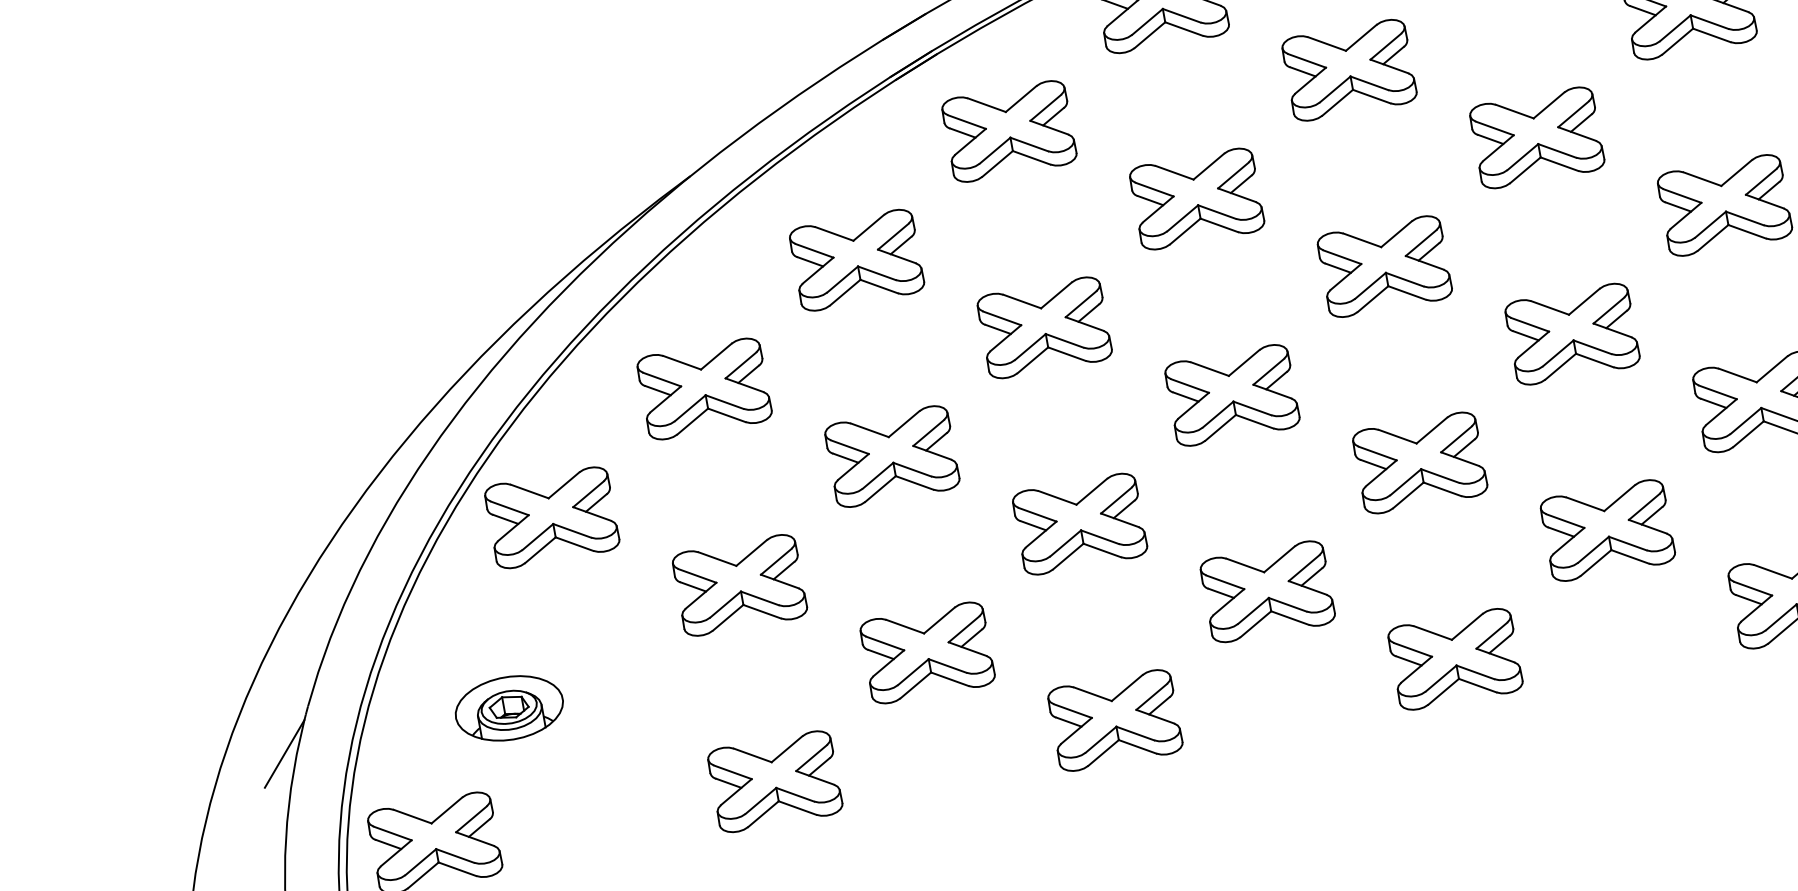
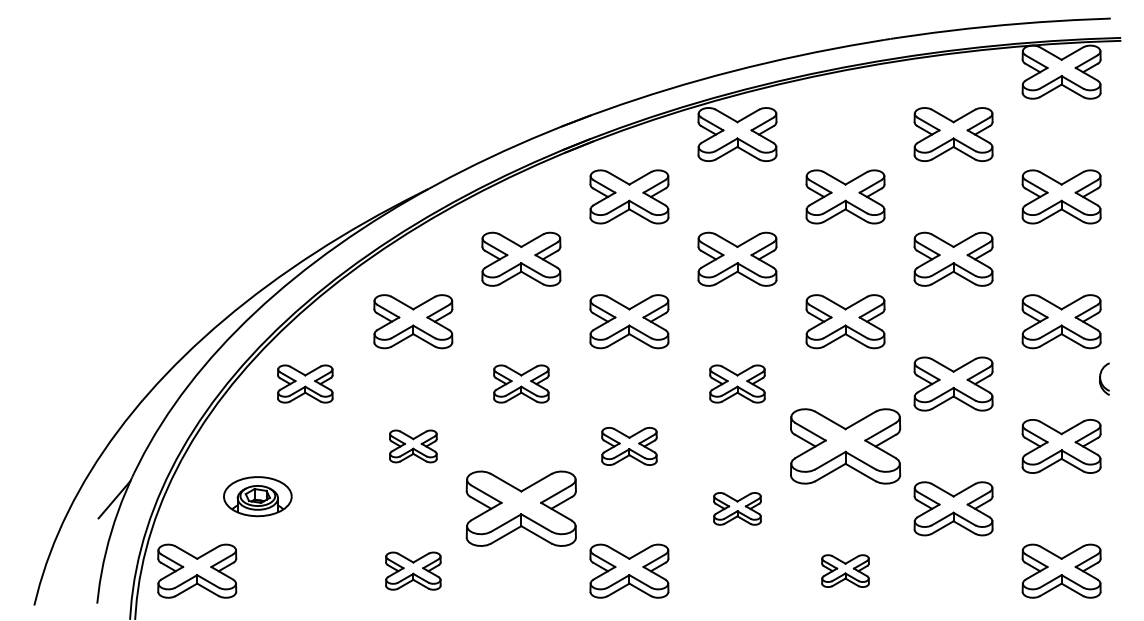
part: (1232, 394) -> (737, 383), size x0.7
part: (892, 455) -> (521, 383), size x0.7
part: (1420, 463) -> (845, 446), size x1.4
part: (552, 516) -> (305, 383), size x0.7
part: (1080, 524) -> (629, 446), size x0.7
part: (740, 585) -> (413, 446), size x0.6
part: (1267, 591) -> (737, 508), size x0.6
part: (927, 652) -> (521, 508), size x1.4
part: (1455, 658) -> (845, 570), size x0.6
part: (775, 780) -> (413, 570), size x0.7

